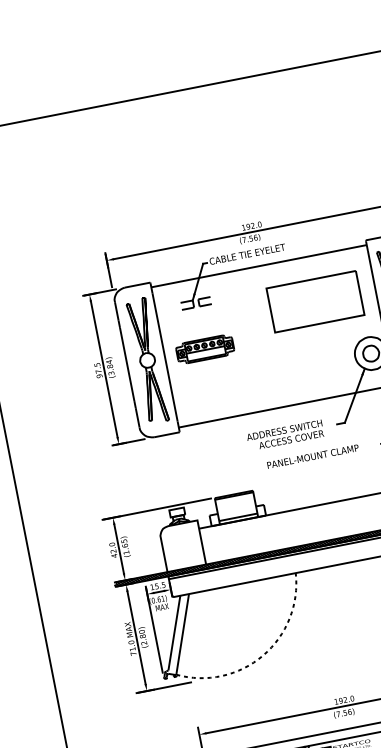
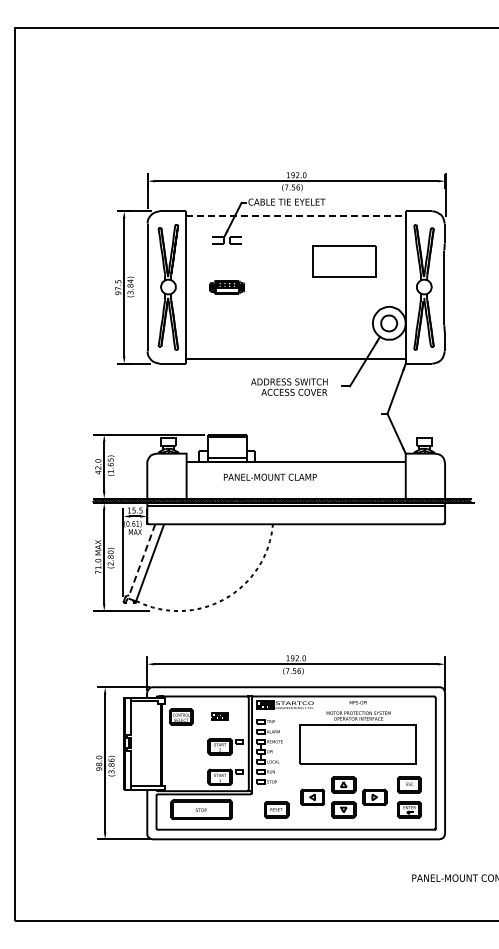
line: (258, 266) -> (295, 216), solid -> dashed
part: (315, 301) -> (344, 261), size x0.7
part: (205, 349) -> (227, 287), size x0.6
text: (313, 455) -> (270, 476), moved
line: (174, 632) -> (142, 559), solid -> dashed

